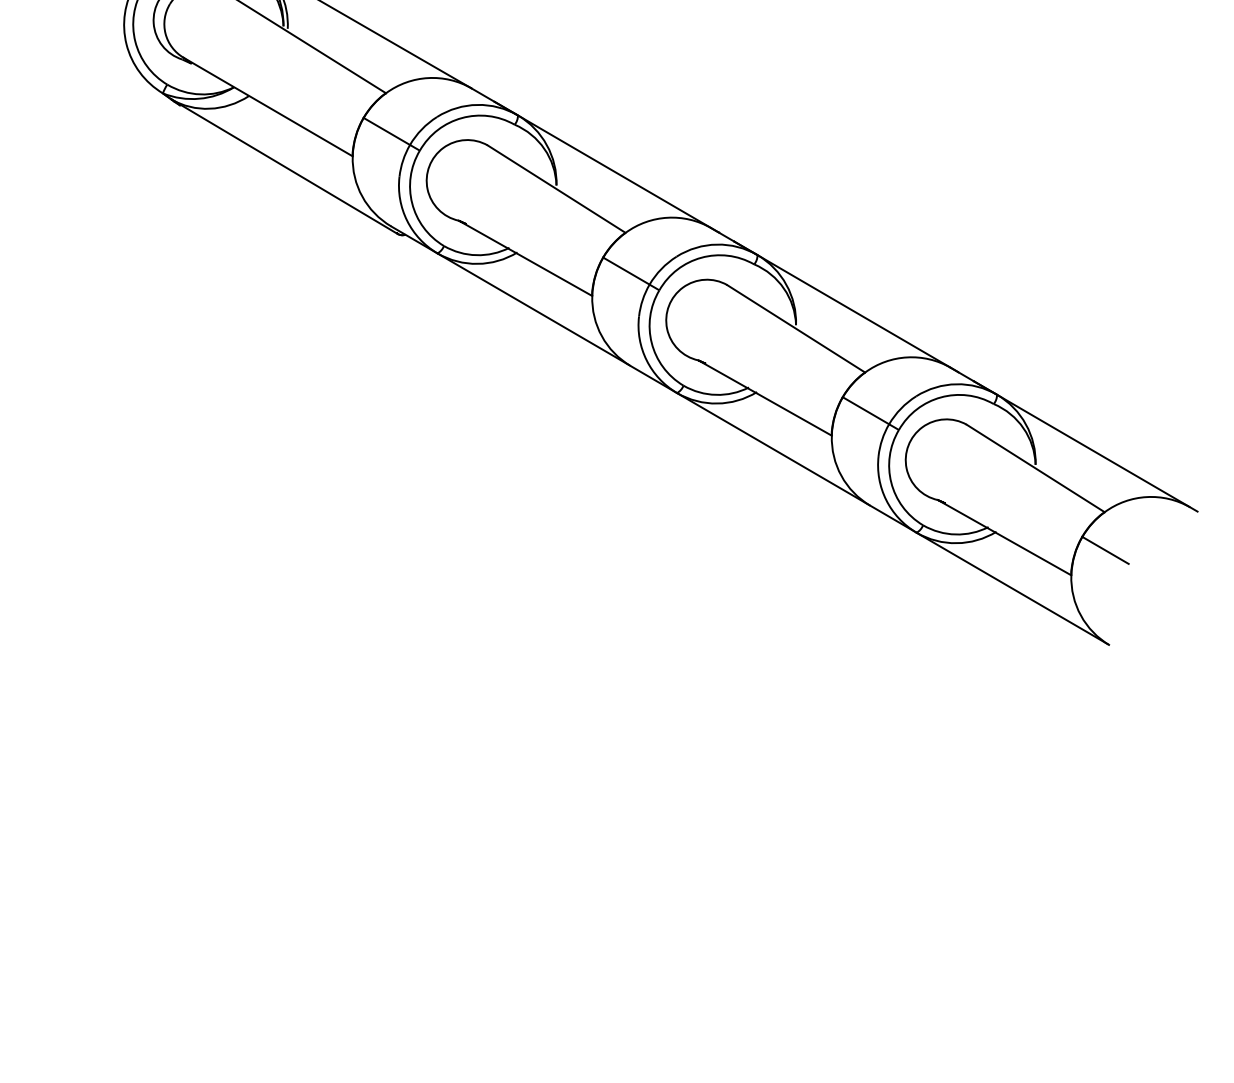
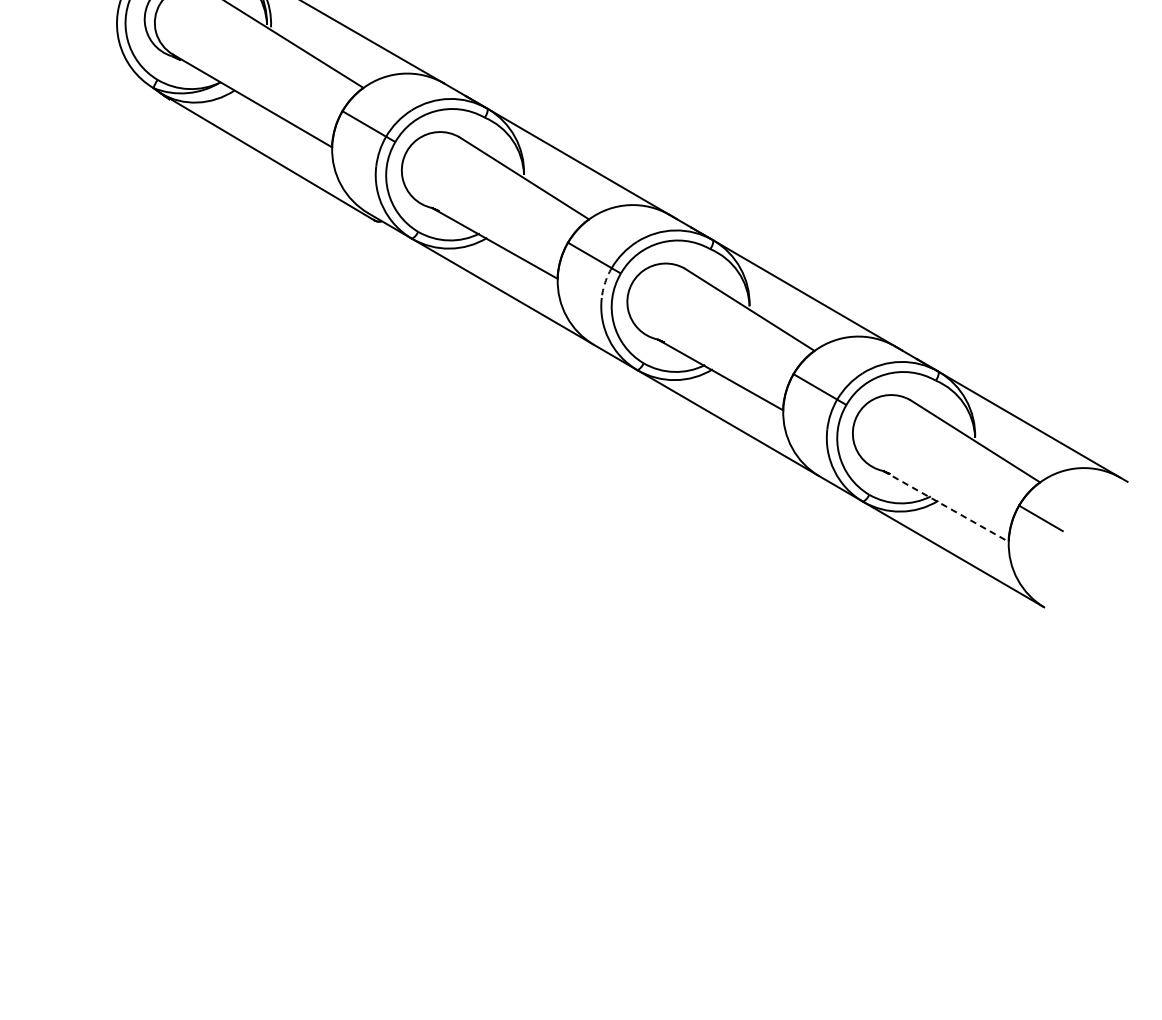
arc: (642, 299) -> (605, 282), solid -> dashed
line: (1004, 537) -> (945, 506), solid -> dashed

